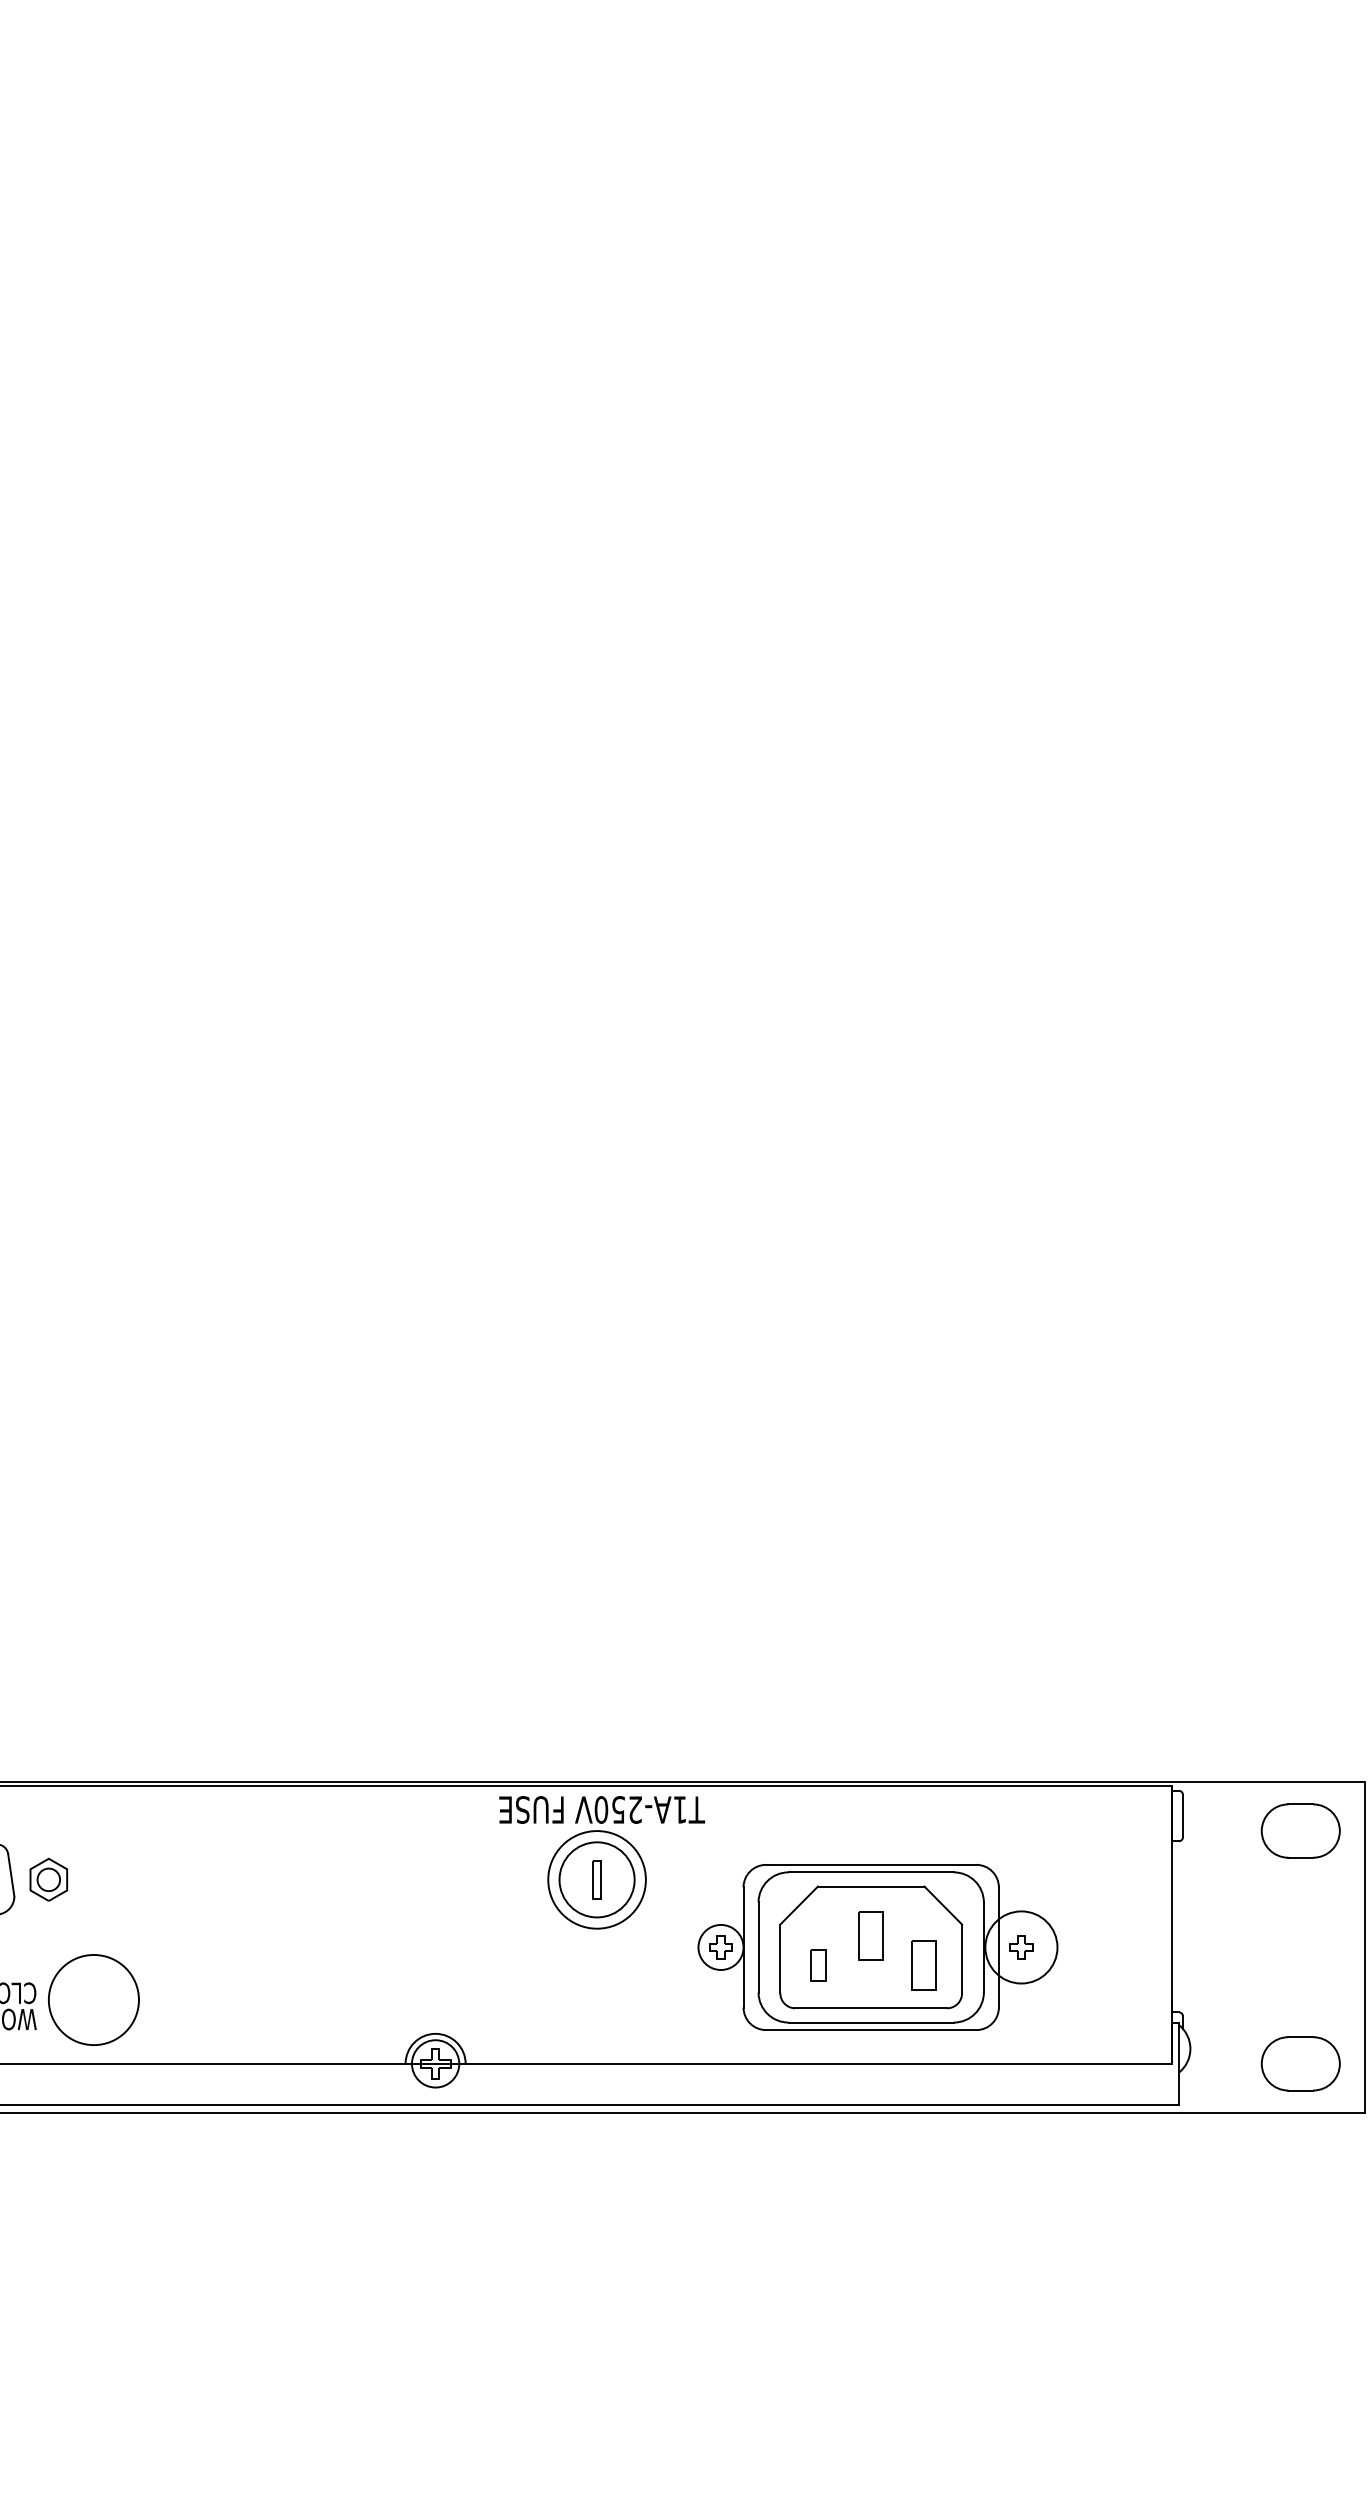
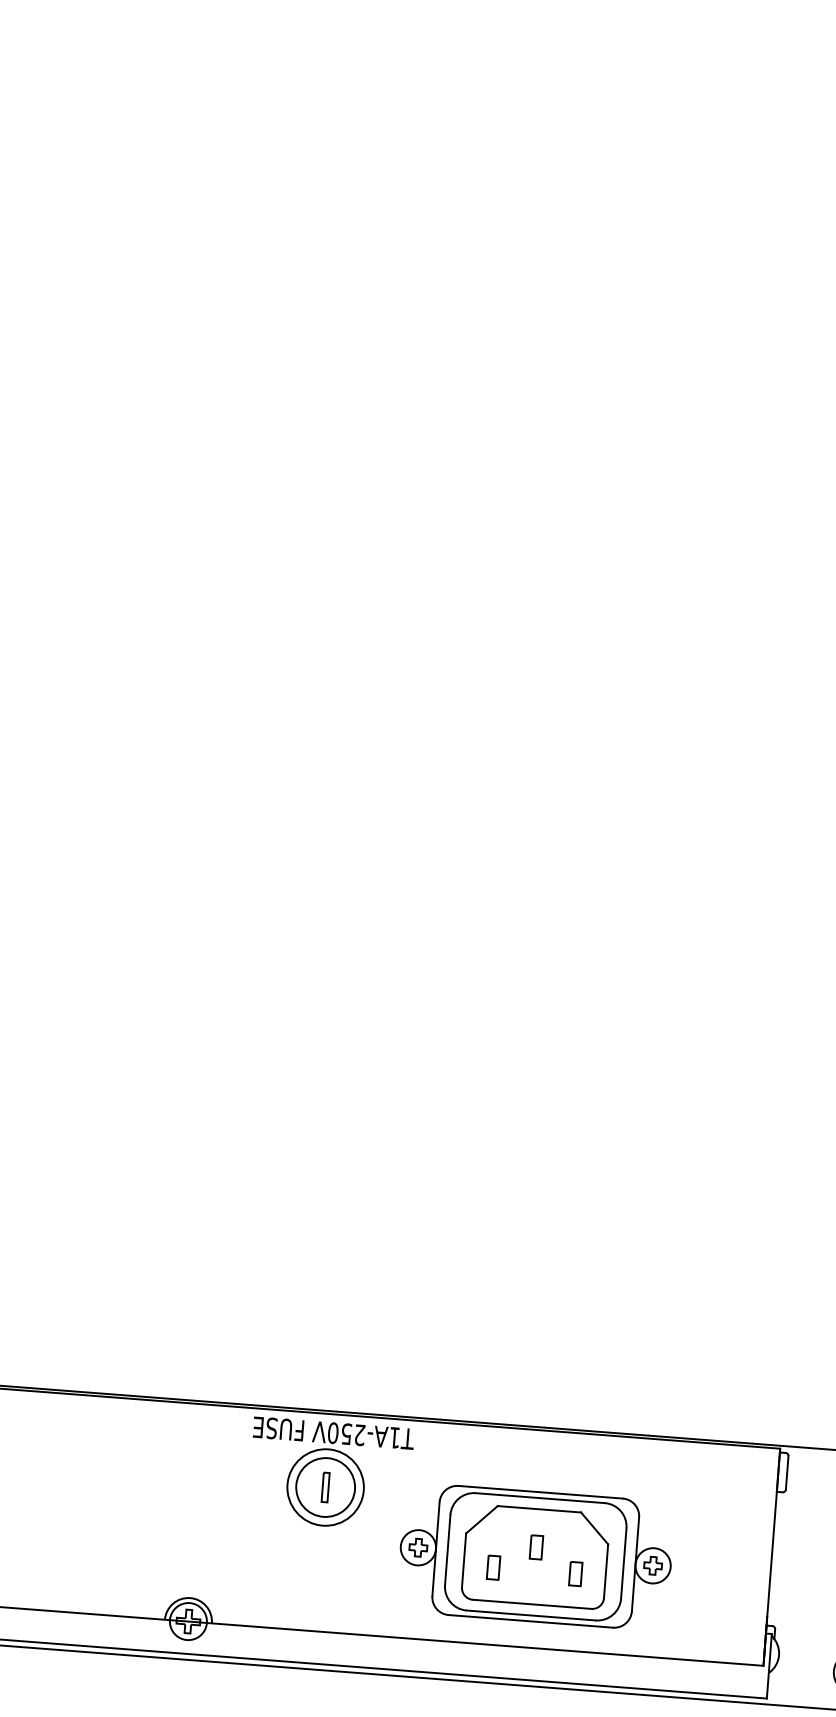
part: (871, 1934) -> (536, 1546), size x0.62
circle: (1020, 1947) -> (652, 1565), size x0.62
part: (923, 1965) -> (575, 1574), size x0.62

